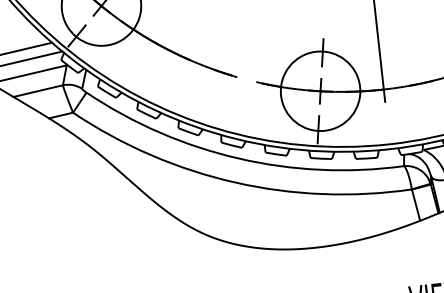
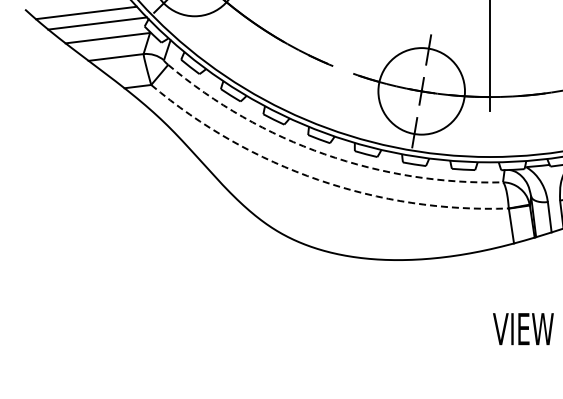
arc: (238, 158) -> (324, 154), solid -> dashed
arc: (235, 182) -> (318, 179), solid -> dashed

